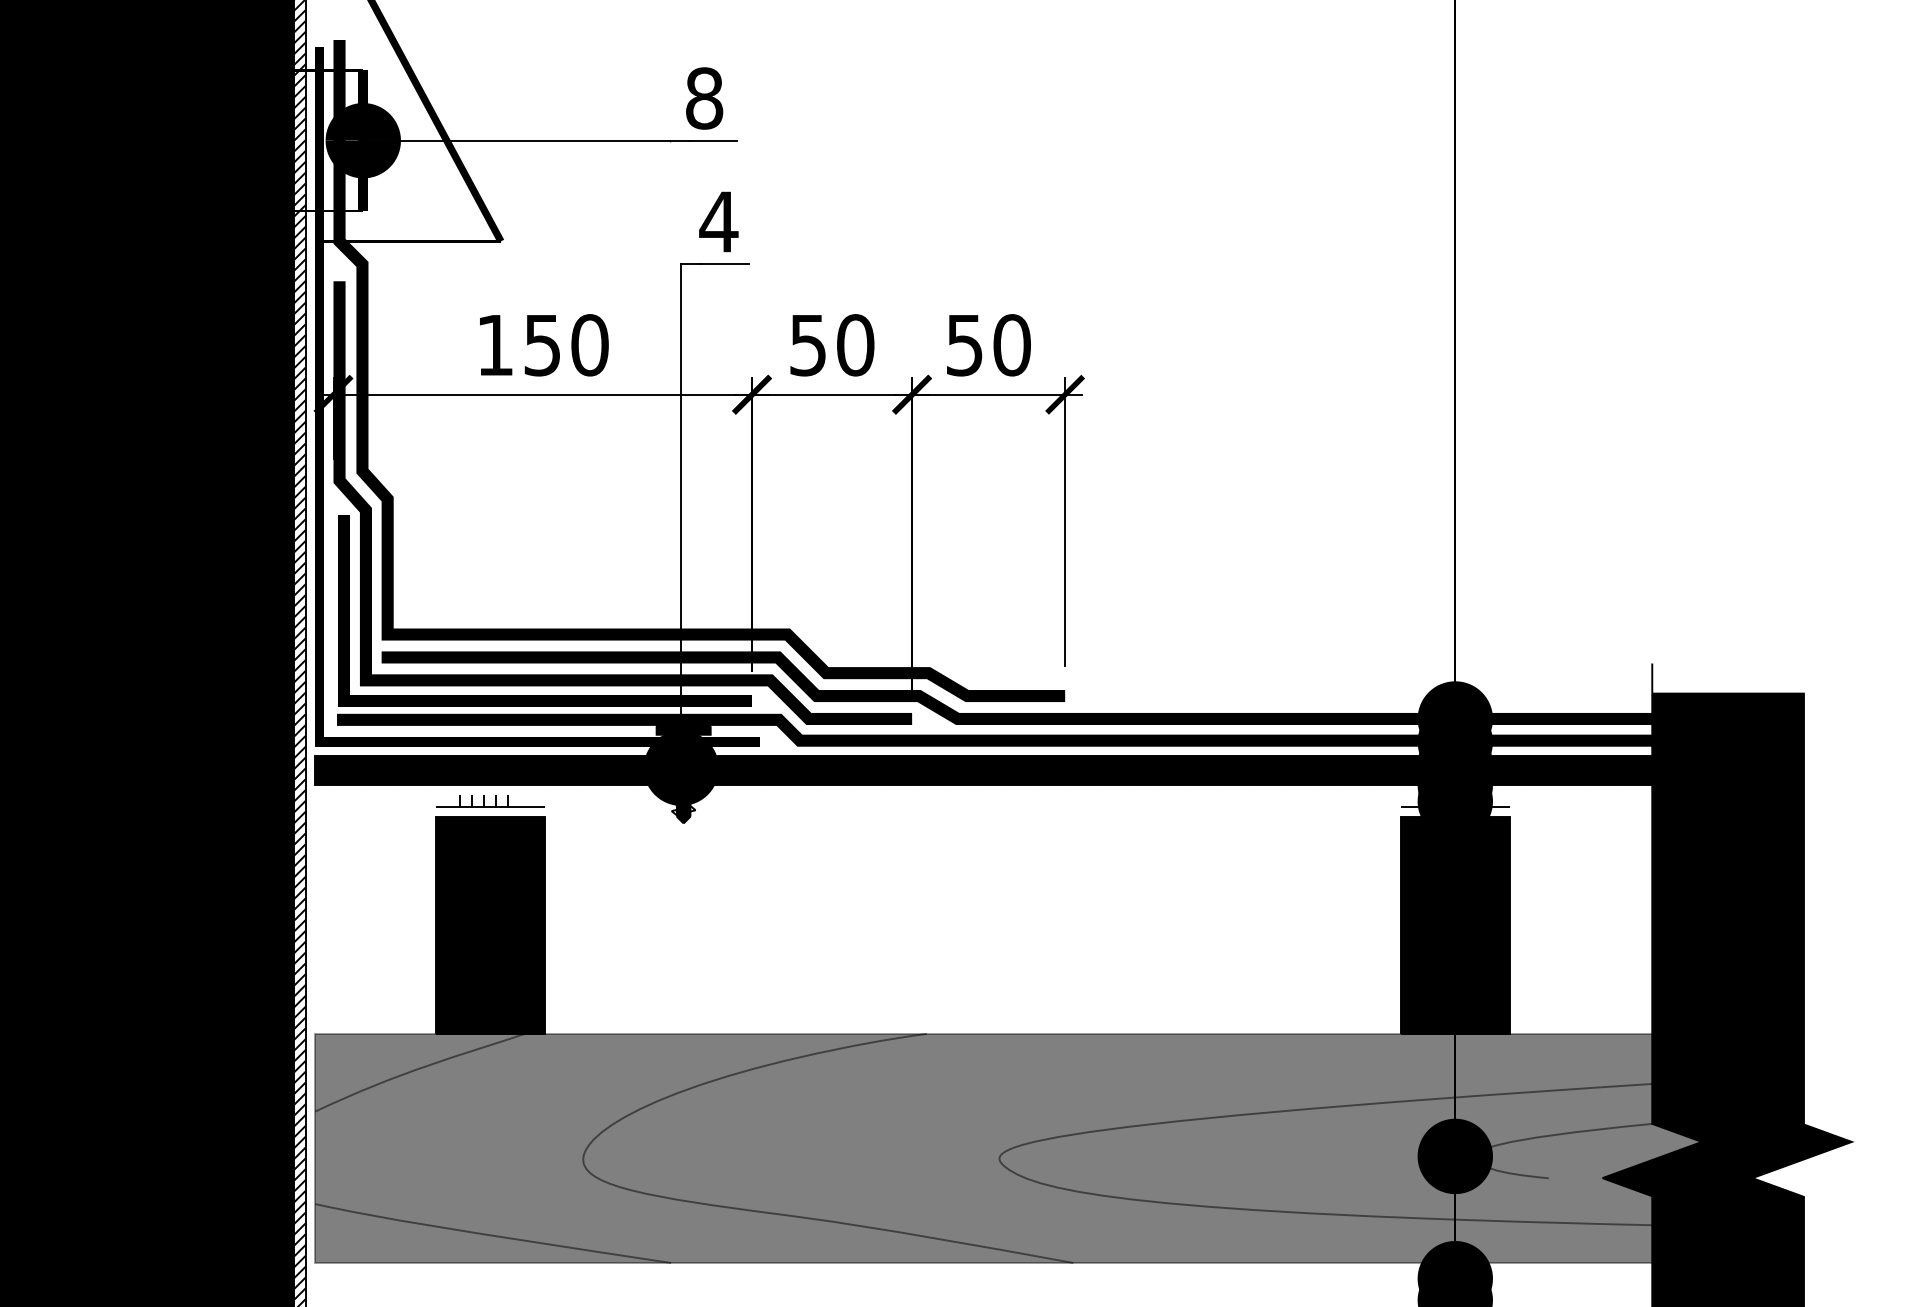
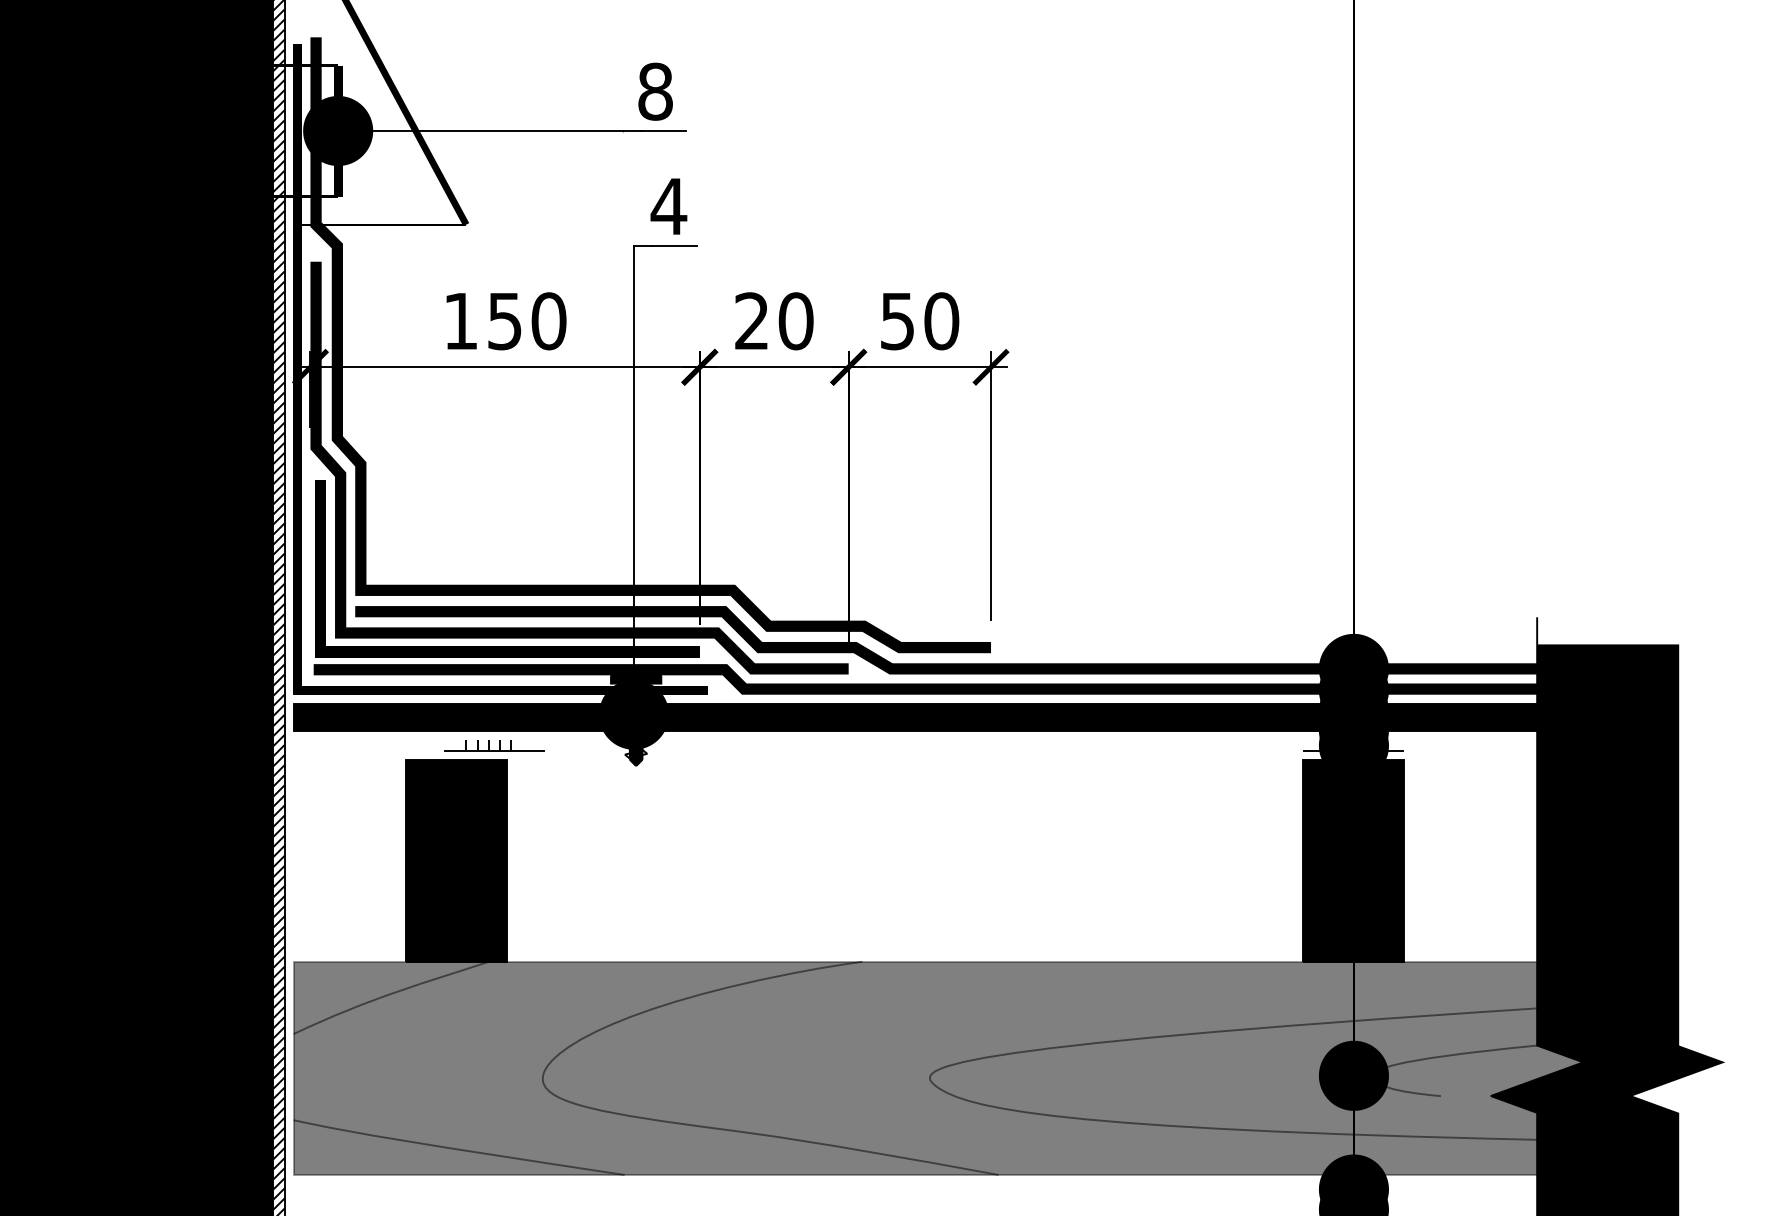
text: (807, 345) -> (751, 321), 50 -> 20
part: (490, 801) -> (494, 745), moved

